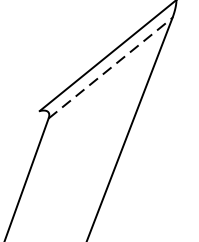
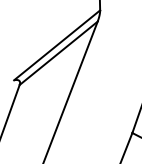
line: (111, 68) -> (59, 53), dashed -> solid

